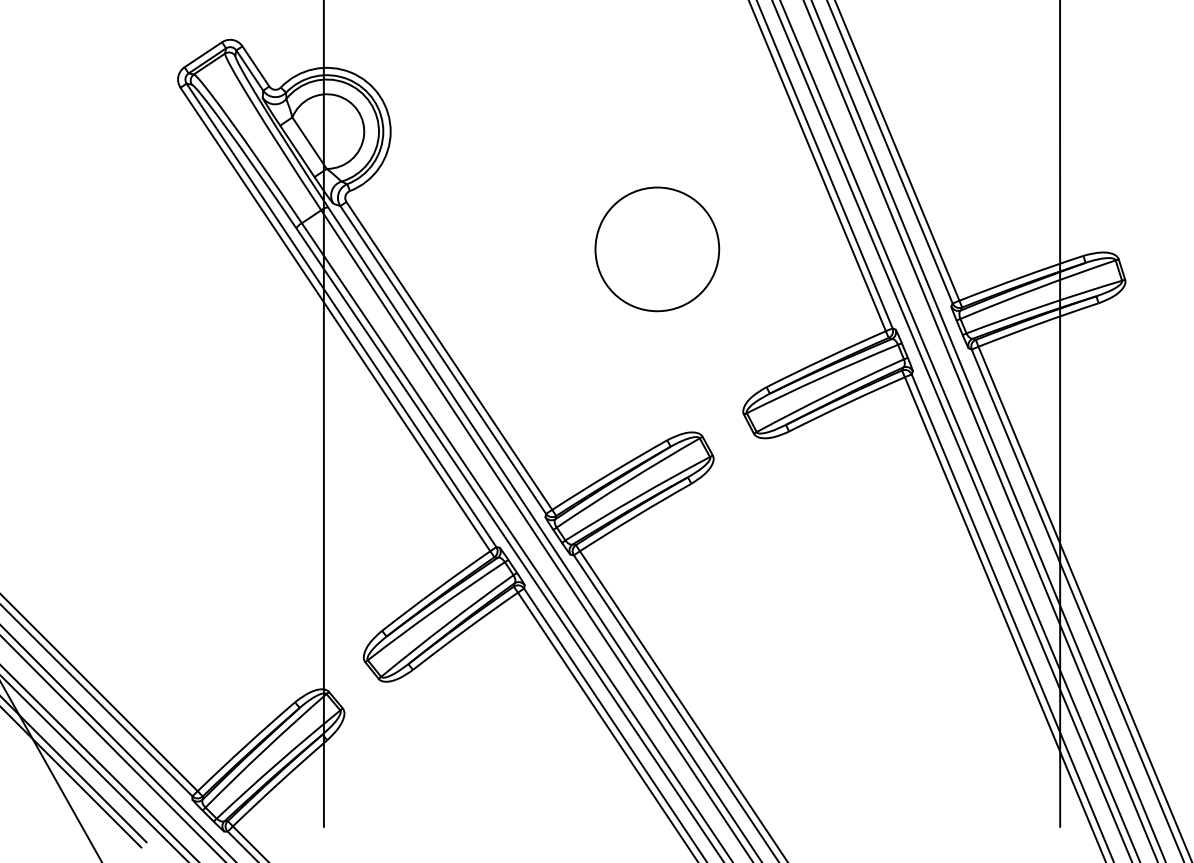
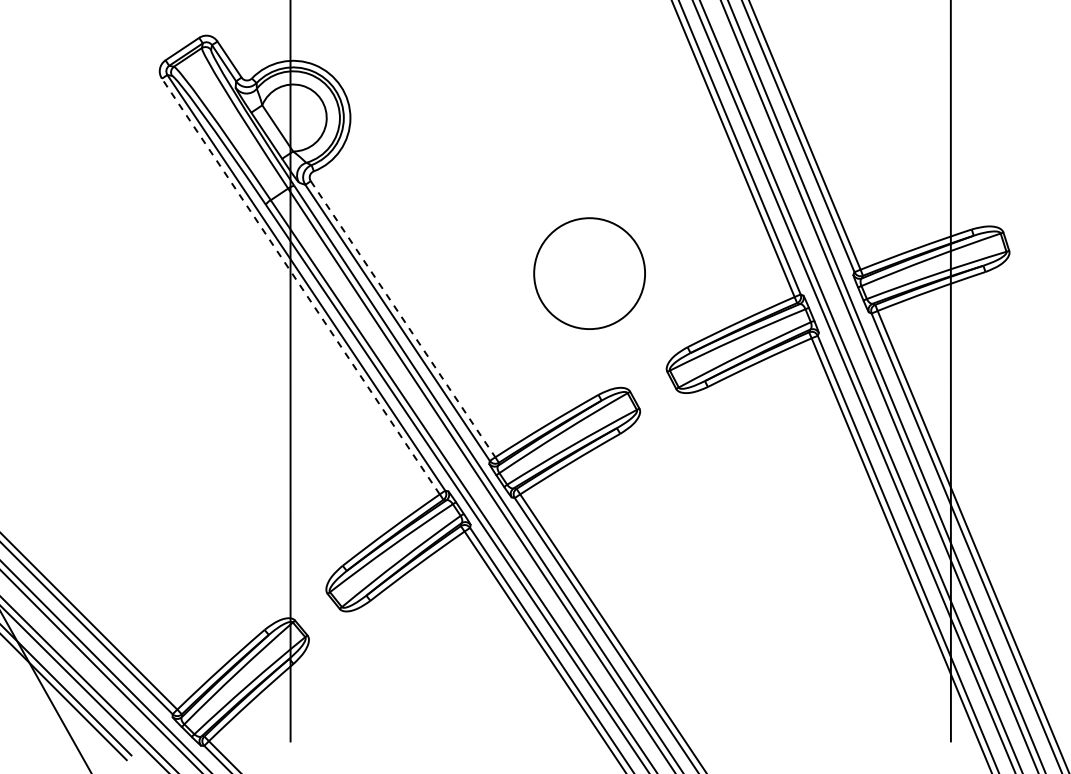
circle: (657, 249) -> (589, 273), moved
line: (334, 319) -> (300, 286), solid -> dashed
line: (449, 356) -> (403, 319), solid -> dashed

